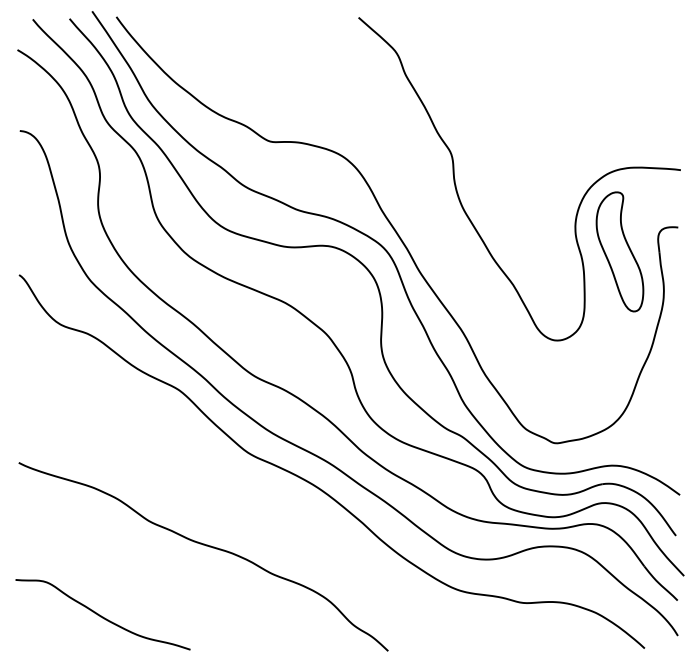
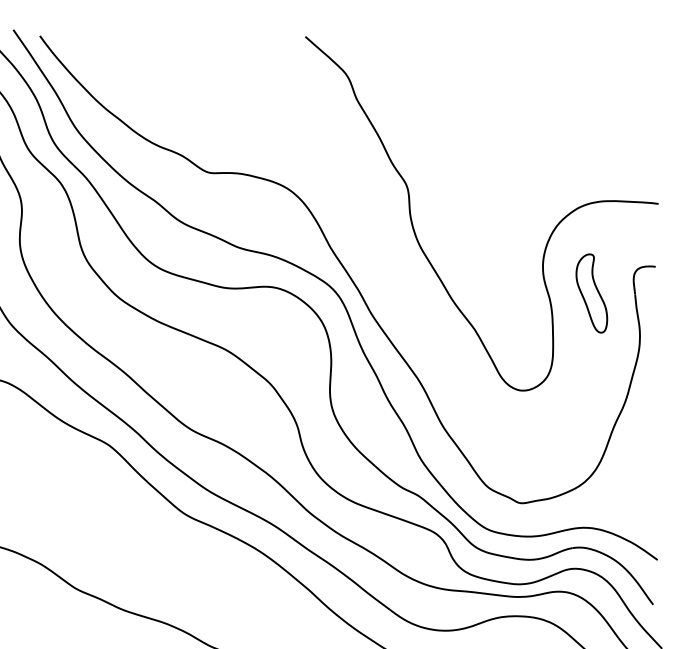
part: (619, 251) -> (591, 293), size x0.6

